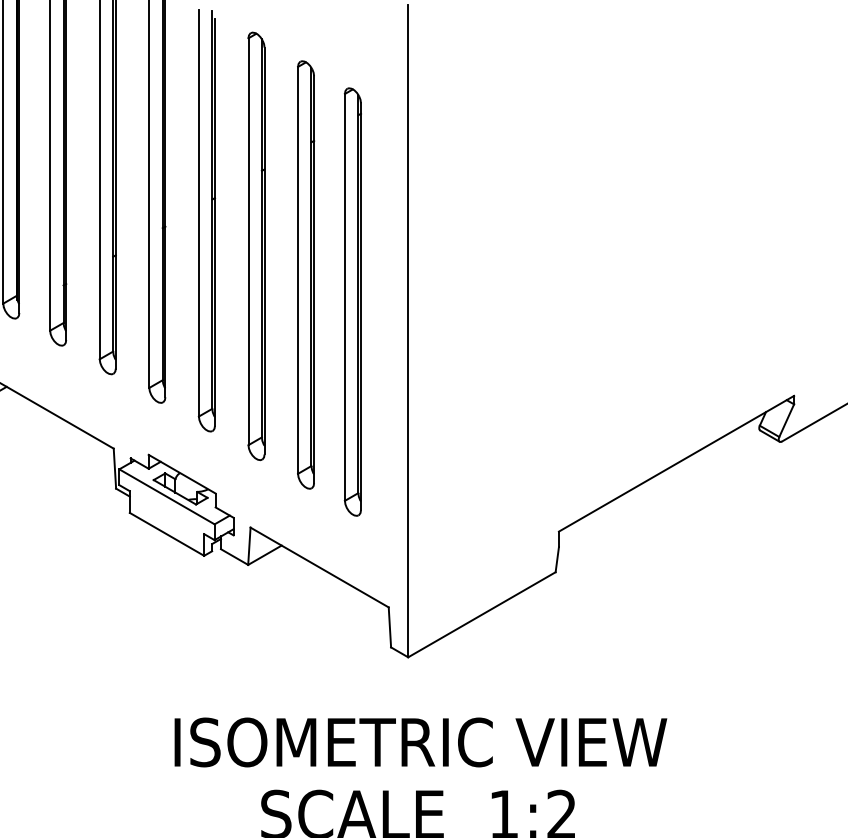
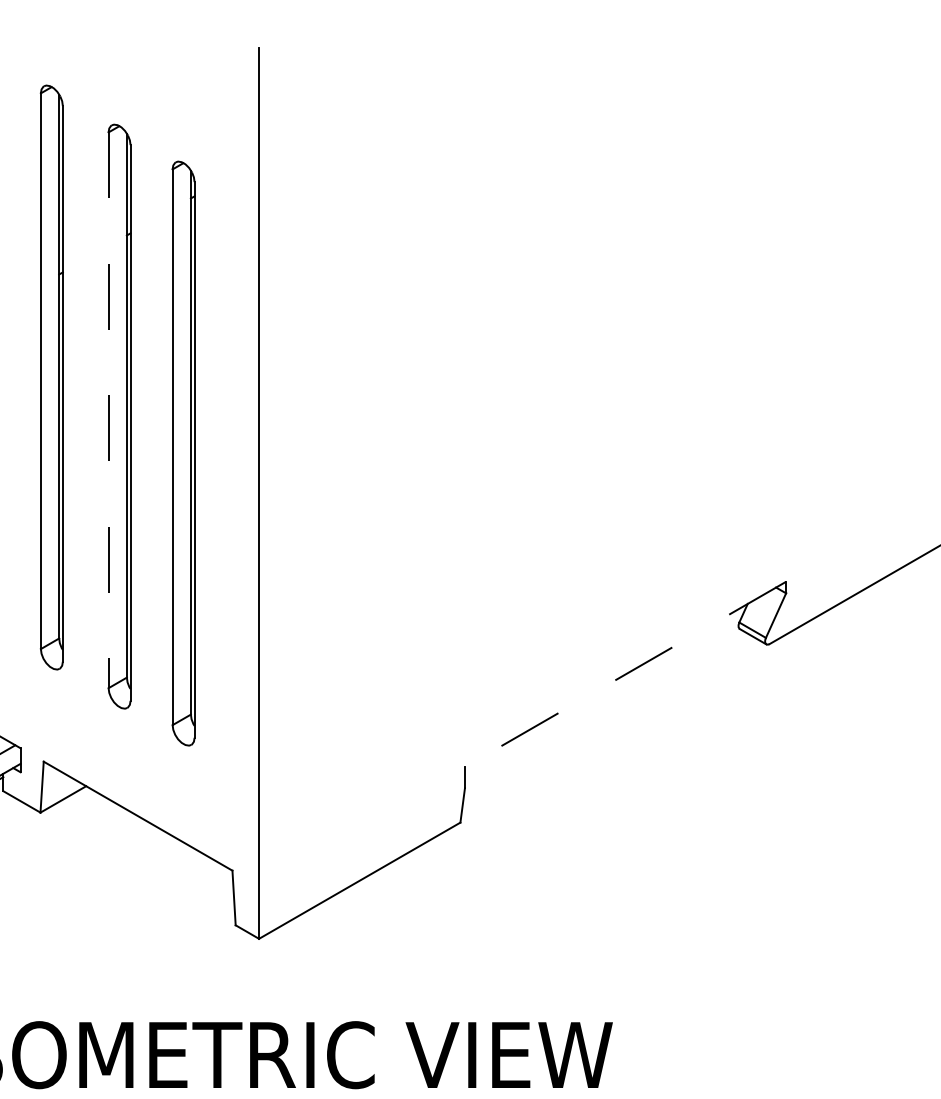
line: (298, 270) -> (109, 410), solid -> dashed
line: (676, 463) -> (625, 674), solid -> dashed

